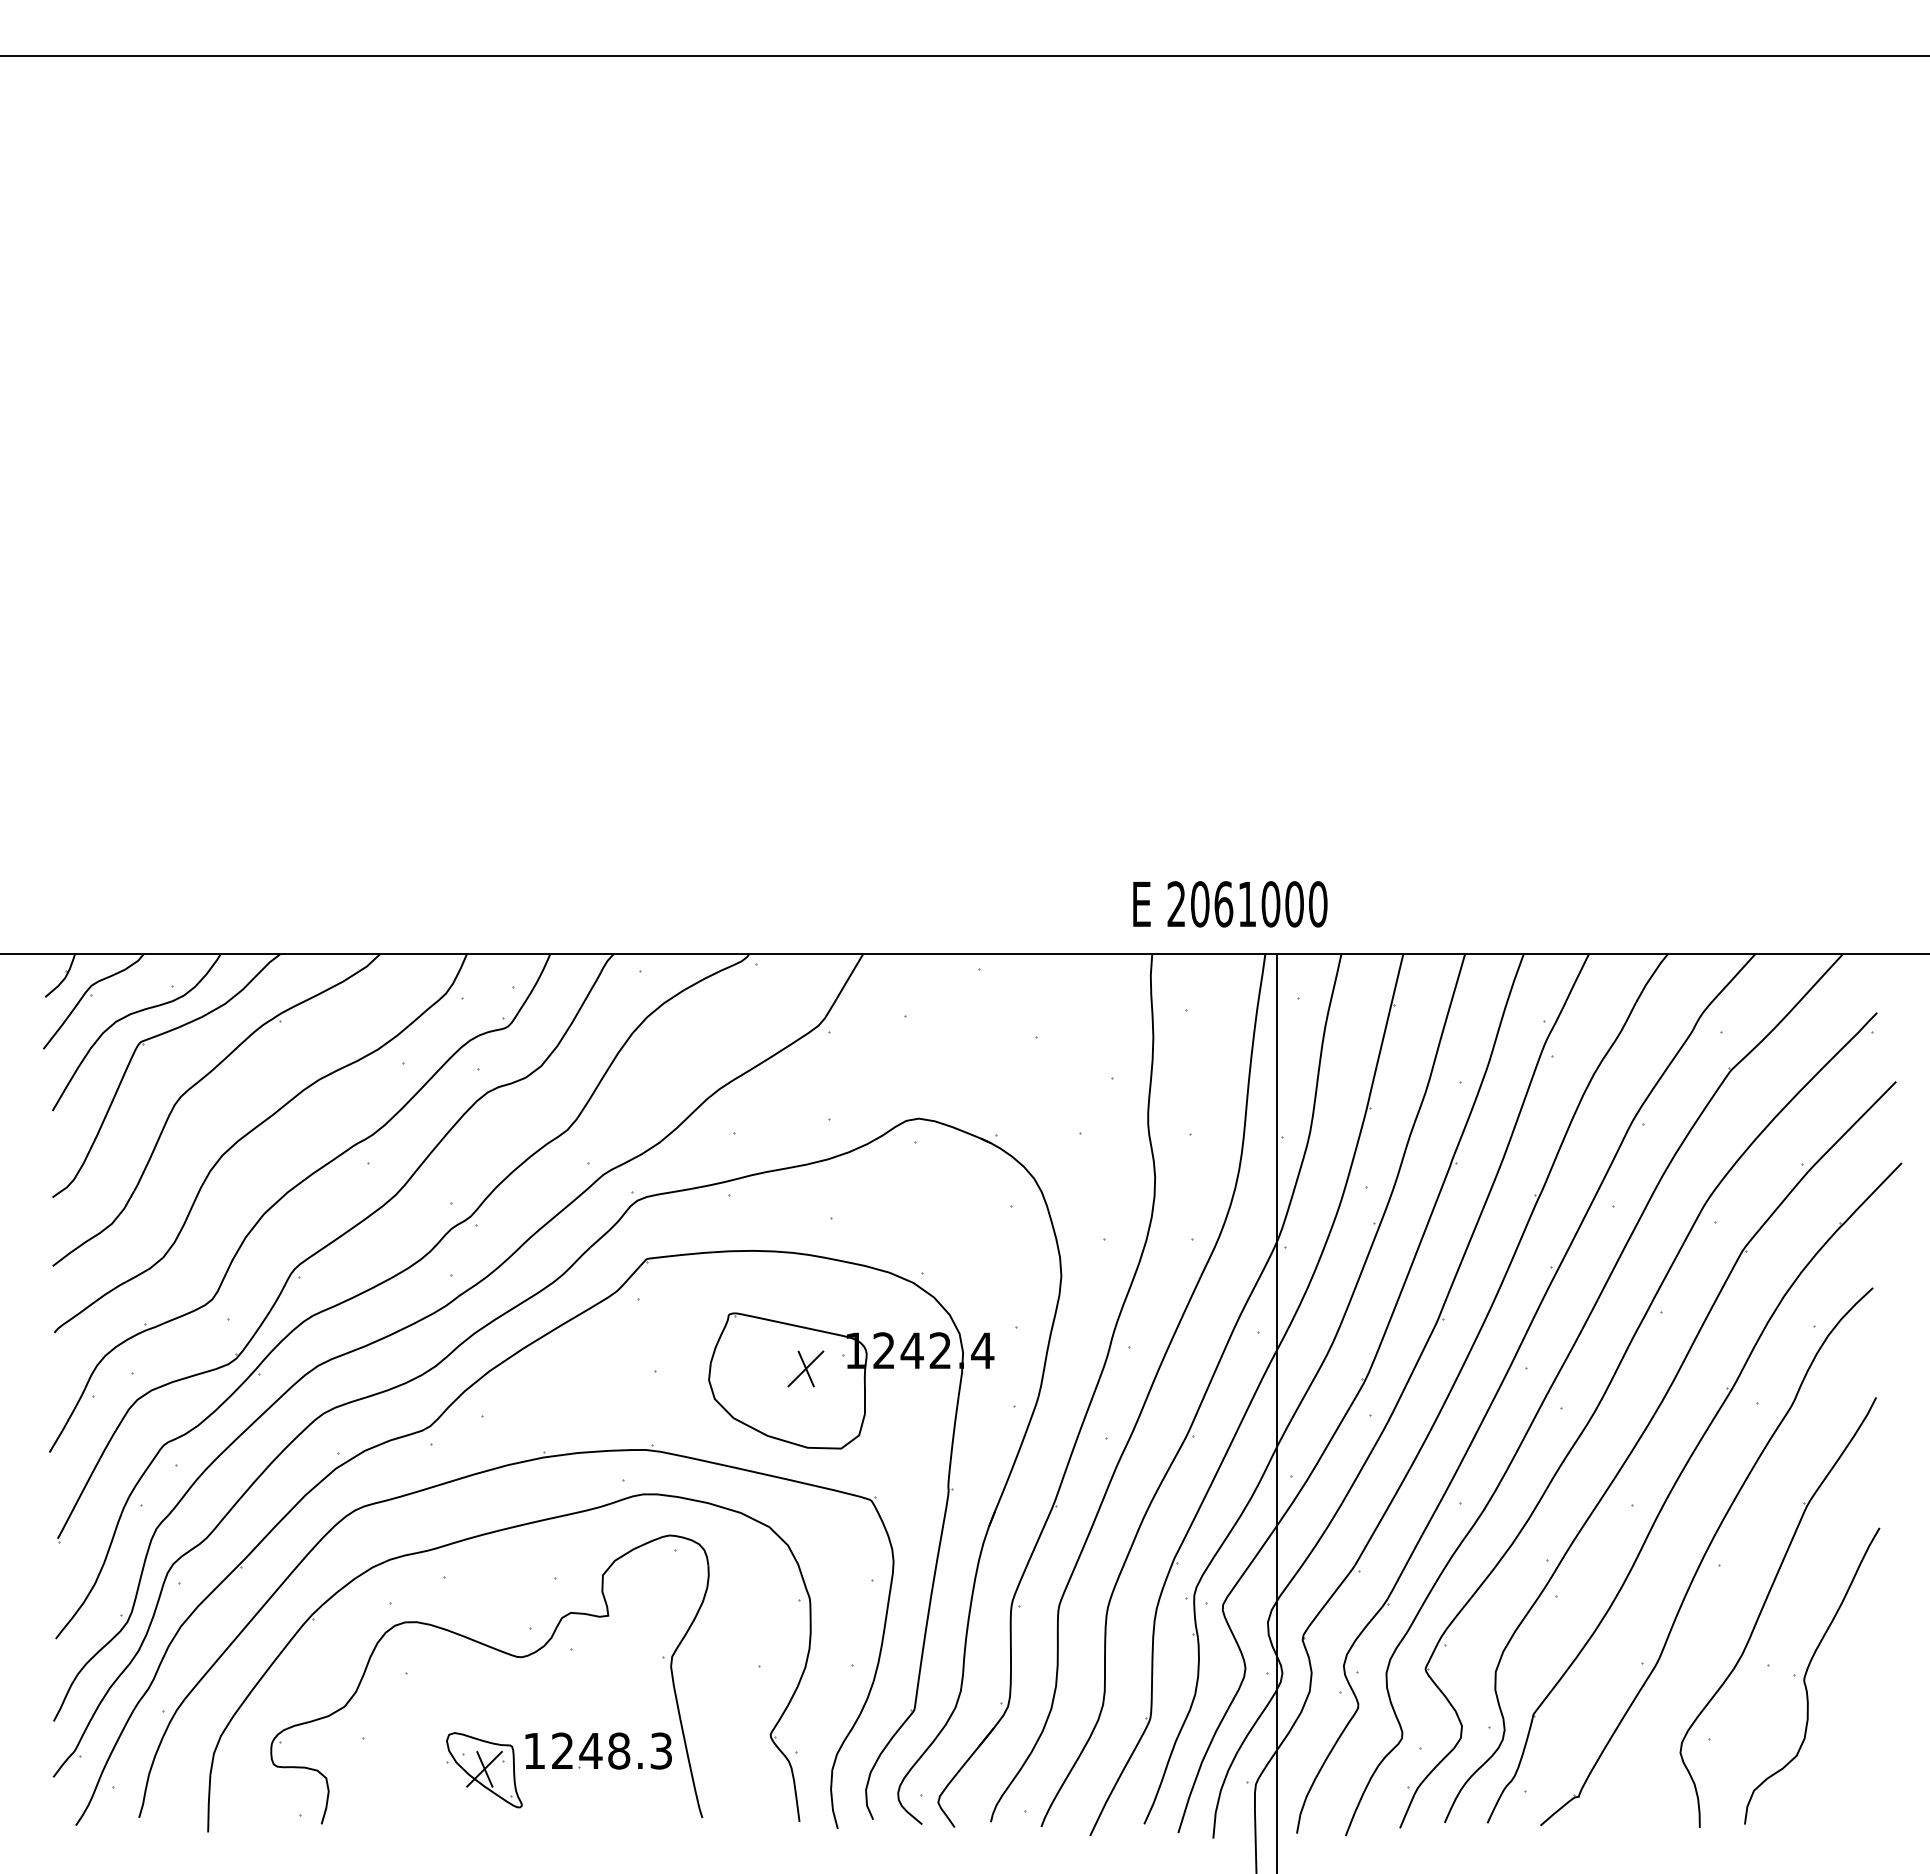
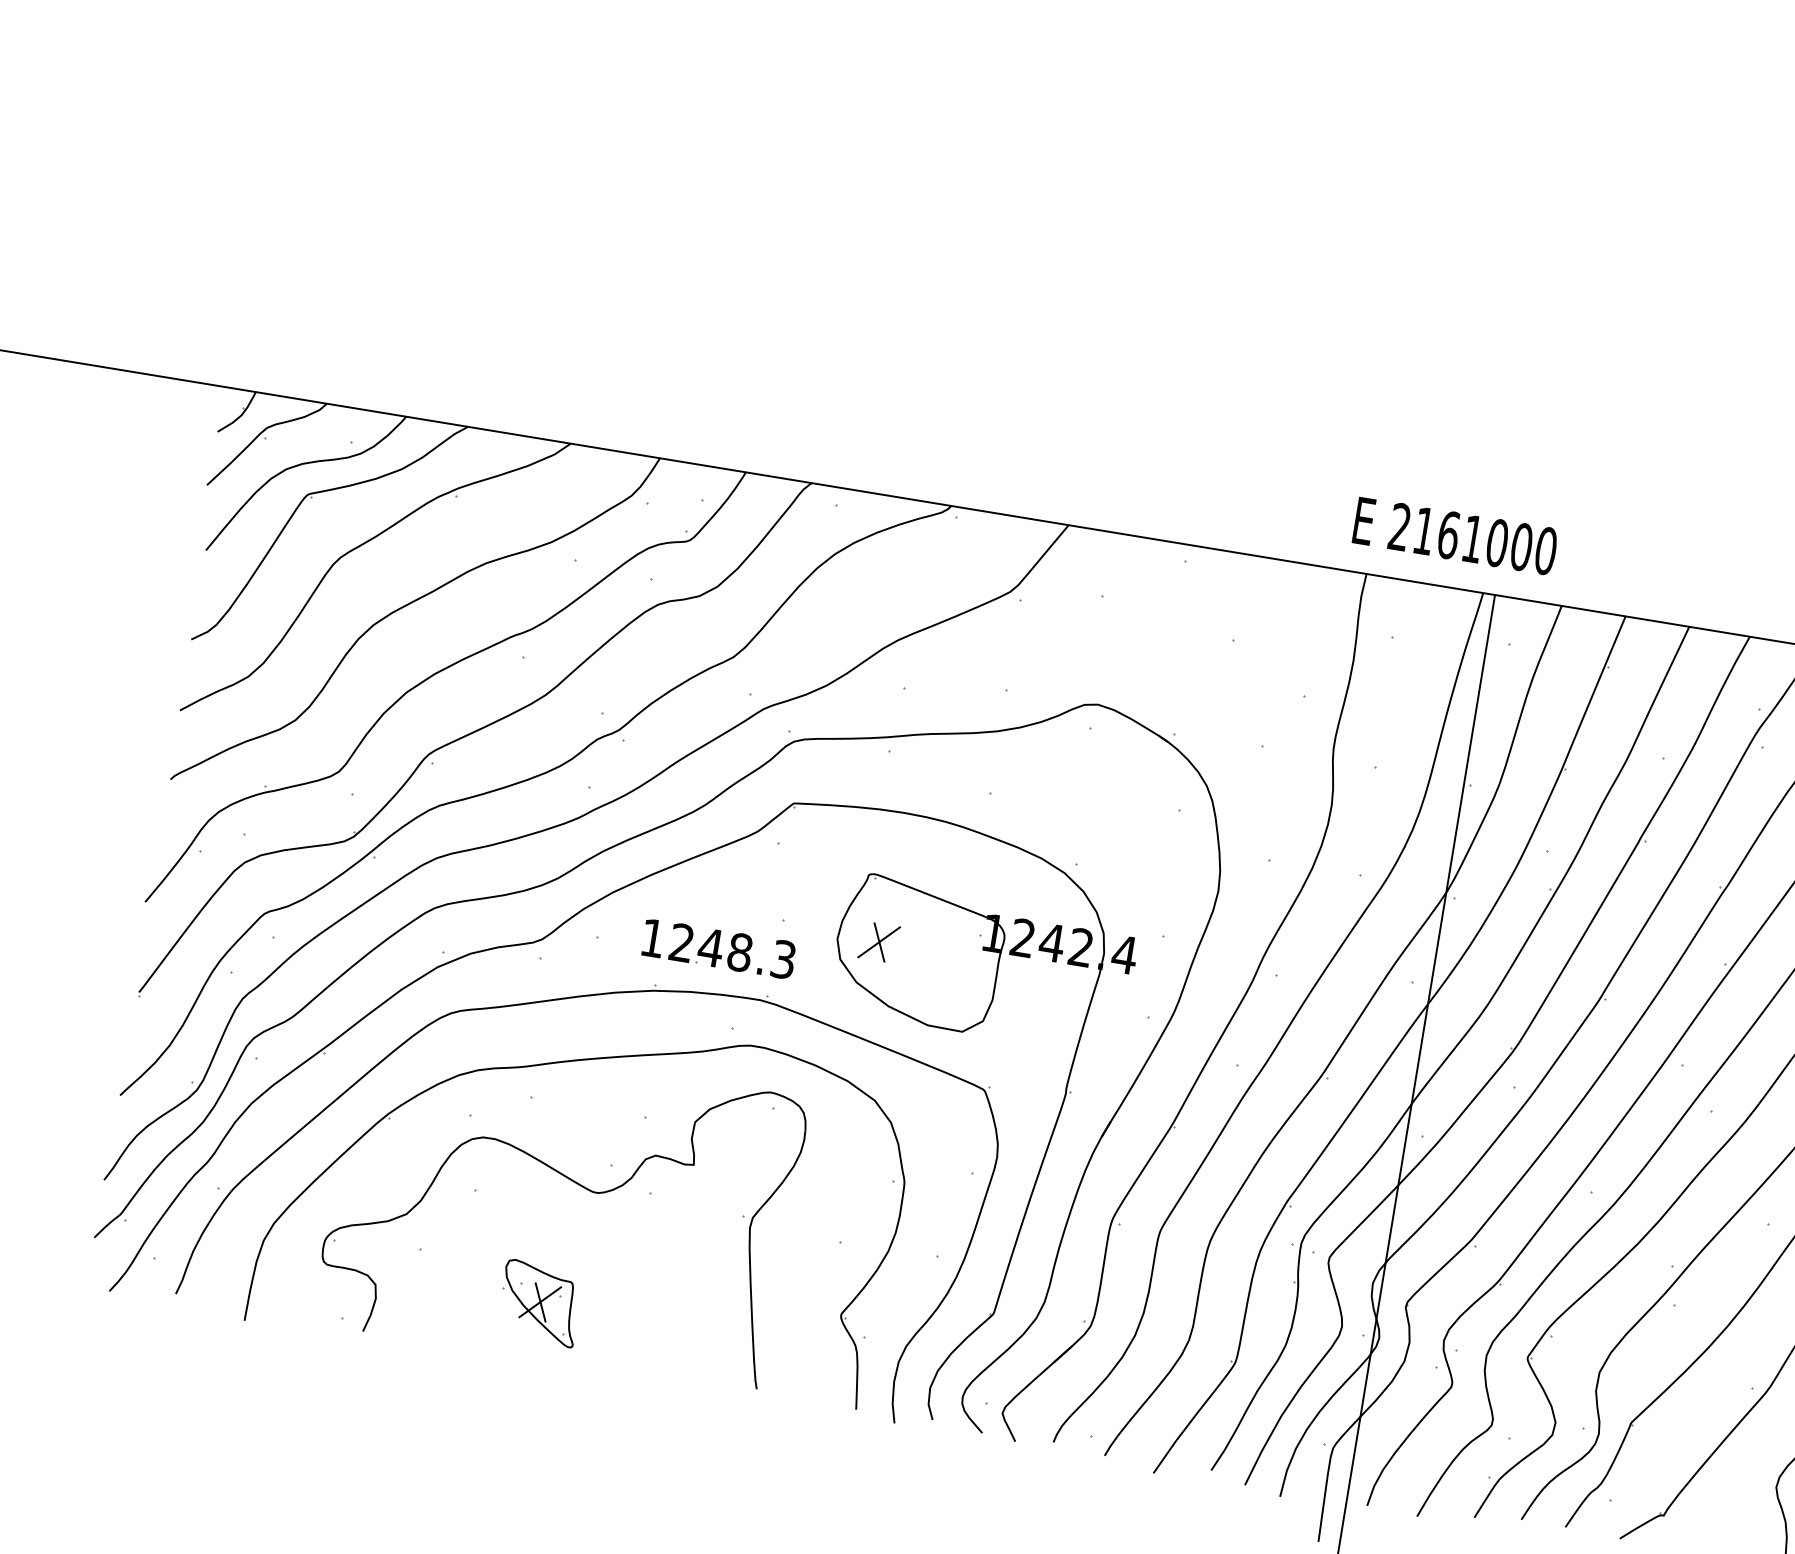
text: (1200, 904) -> (1424, 531), 2061000 -> 2161000
part: (805, 1368) -> (878, 941), moved
part: (598, 1750) -> (718, 948), moved

